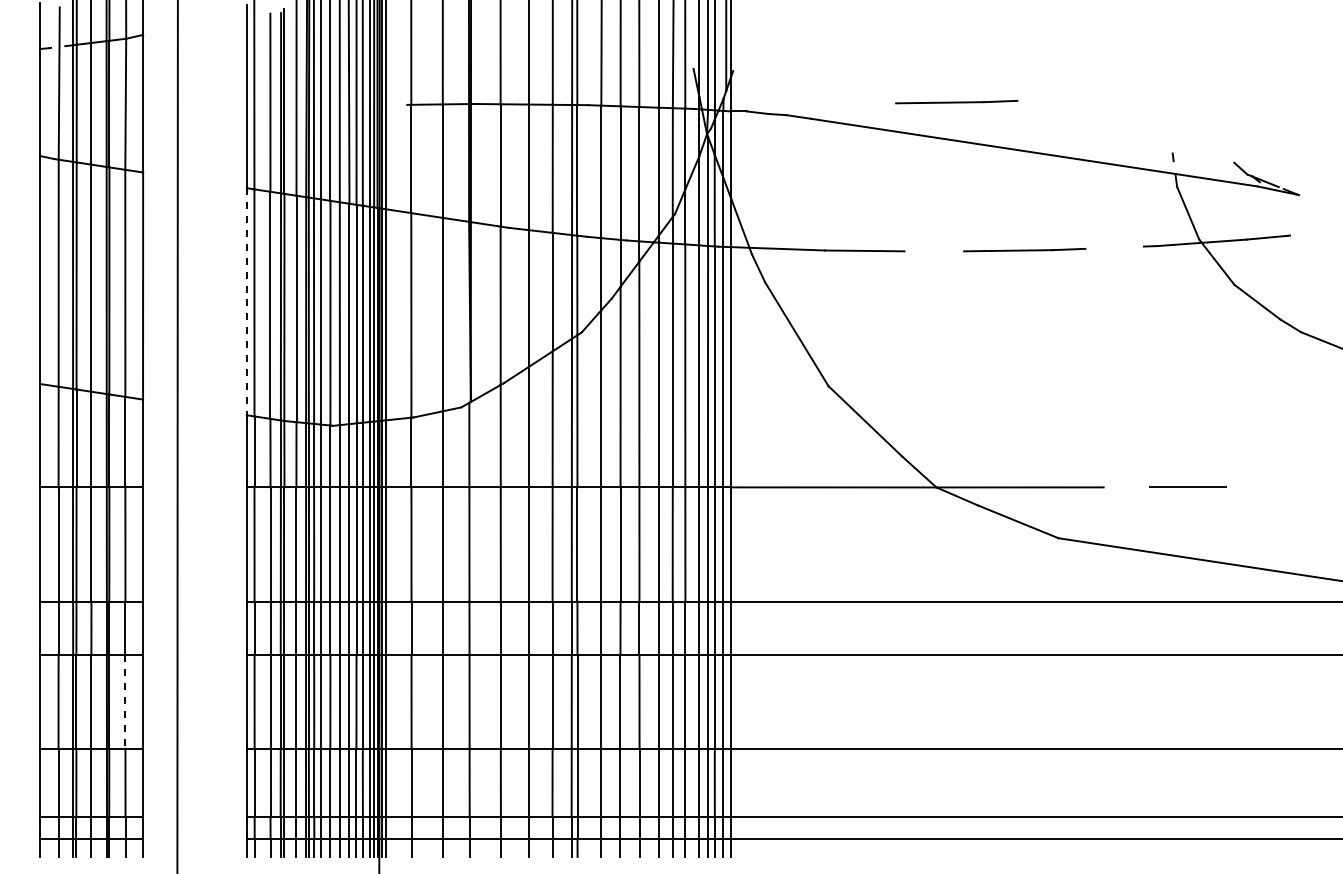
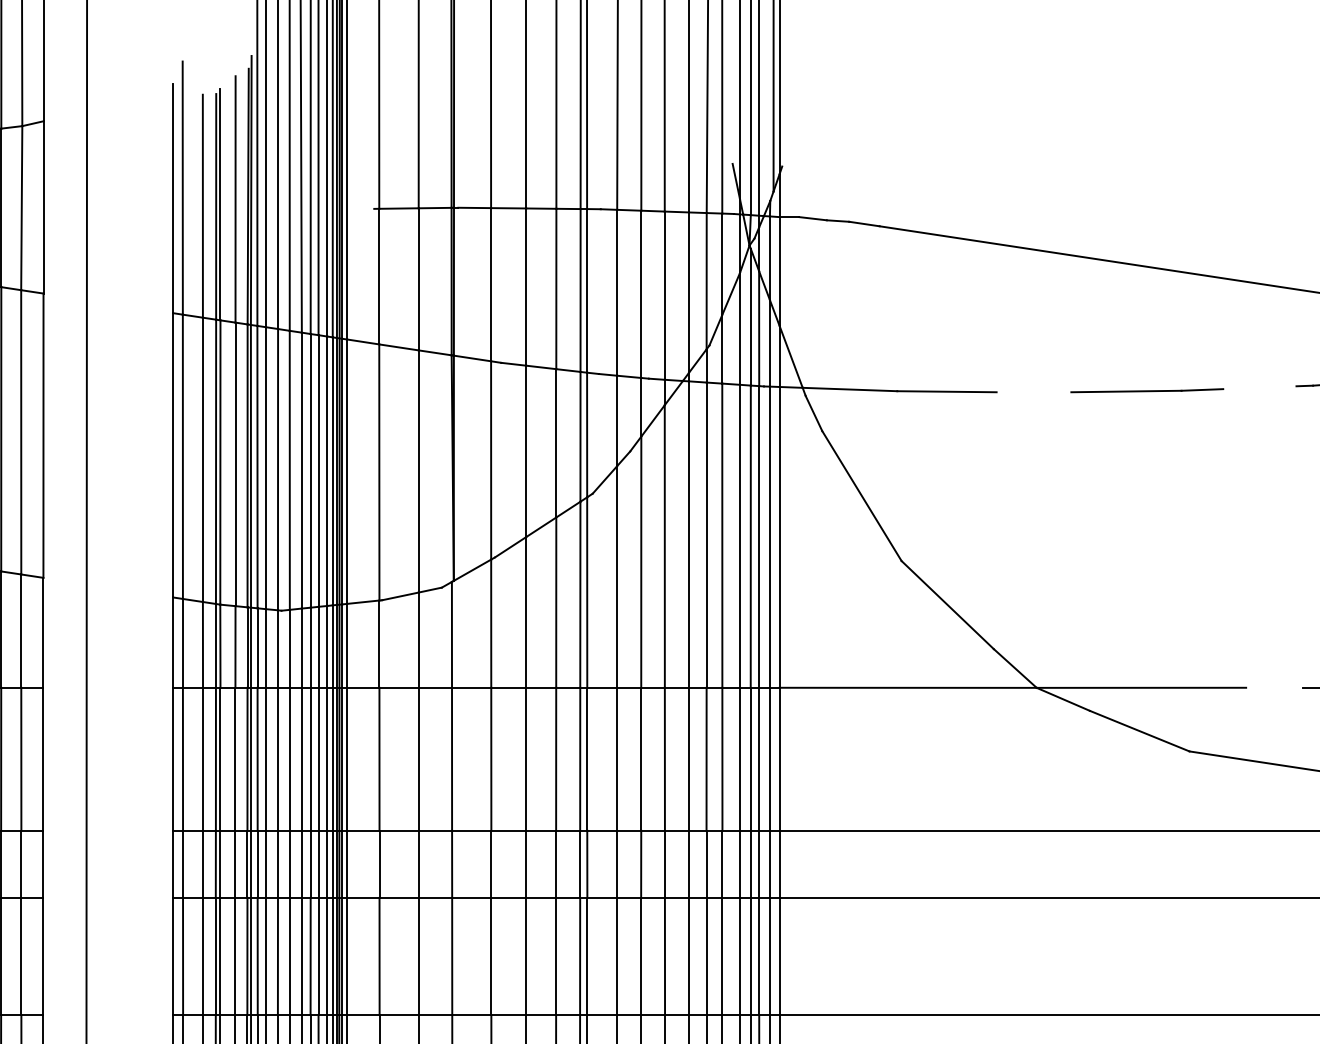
line: (956, 102) -> (1061, 205), removed
line: (246, 301) -> (172, 455), dashed -> solid
line: (125, 701) -> (21, 955), dashed -> solid

